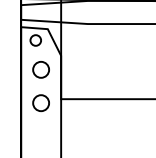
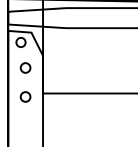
circle: (40, 69) -> (25, 67), size x0.7
circle: (40, 102) -> (25, 96), size x0.7

